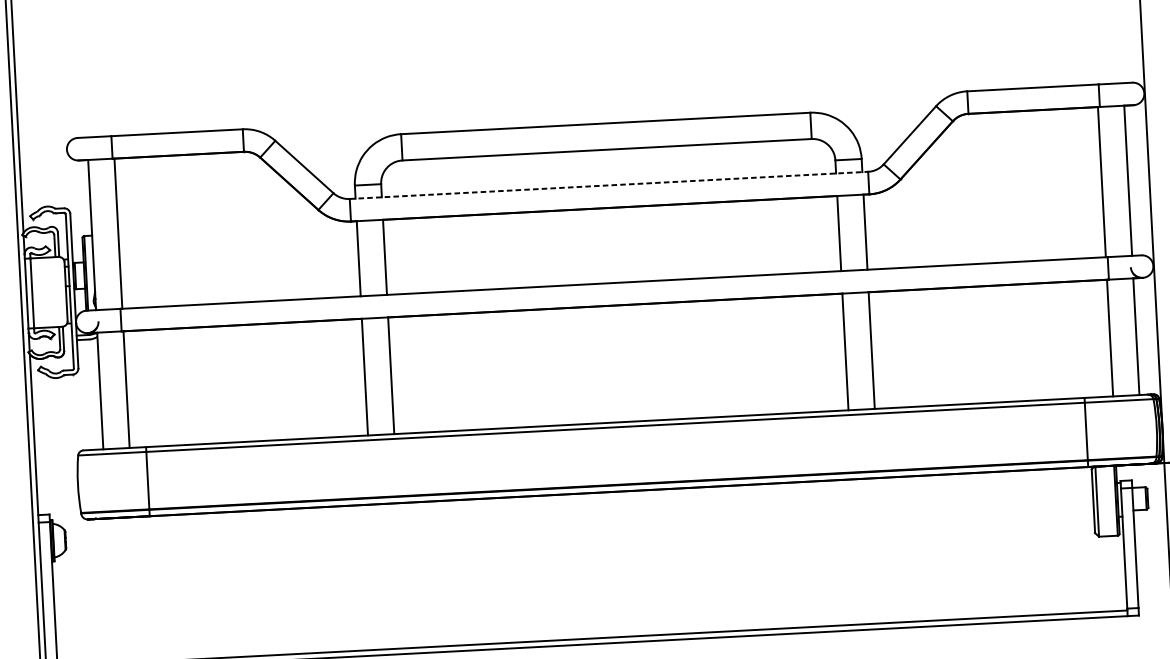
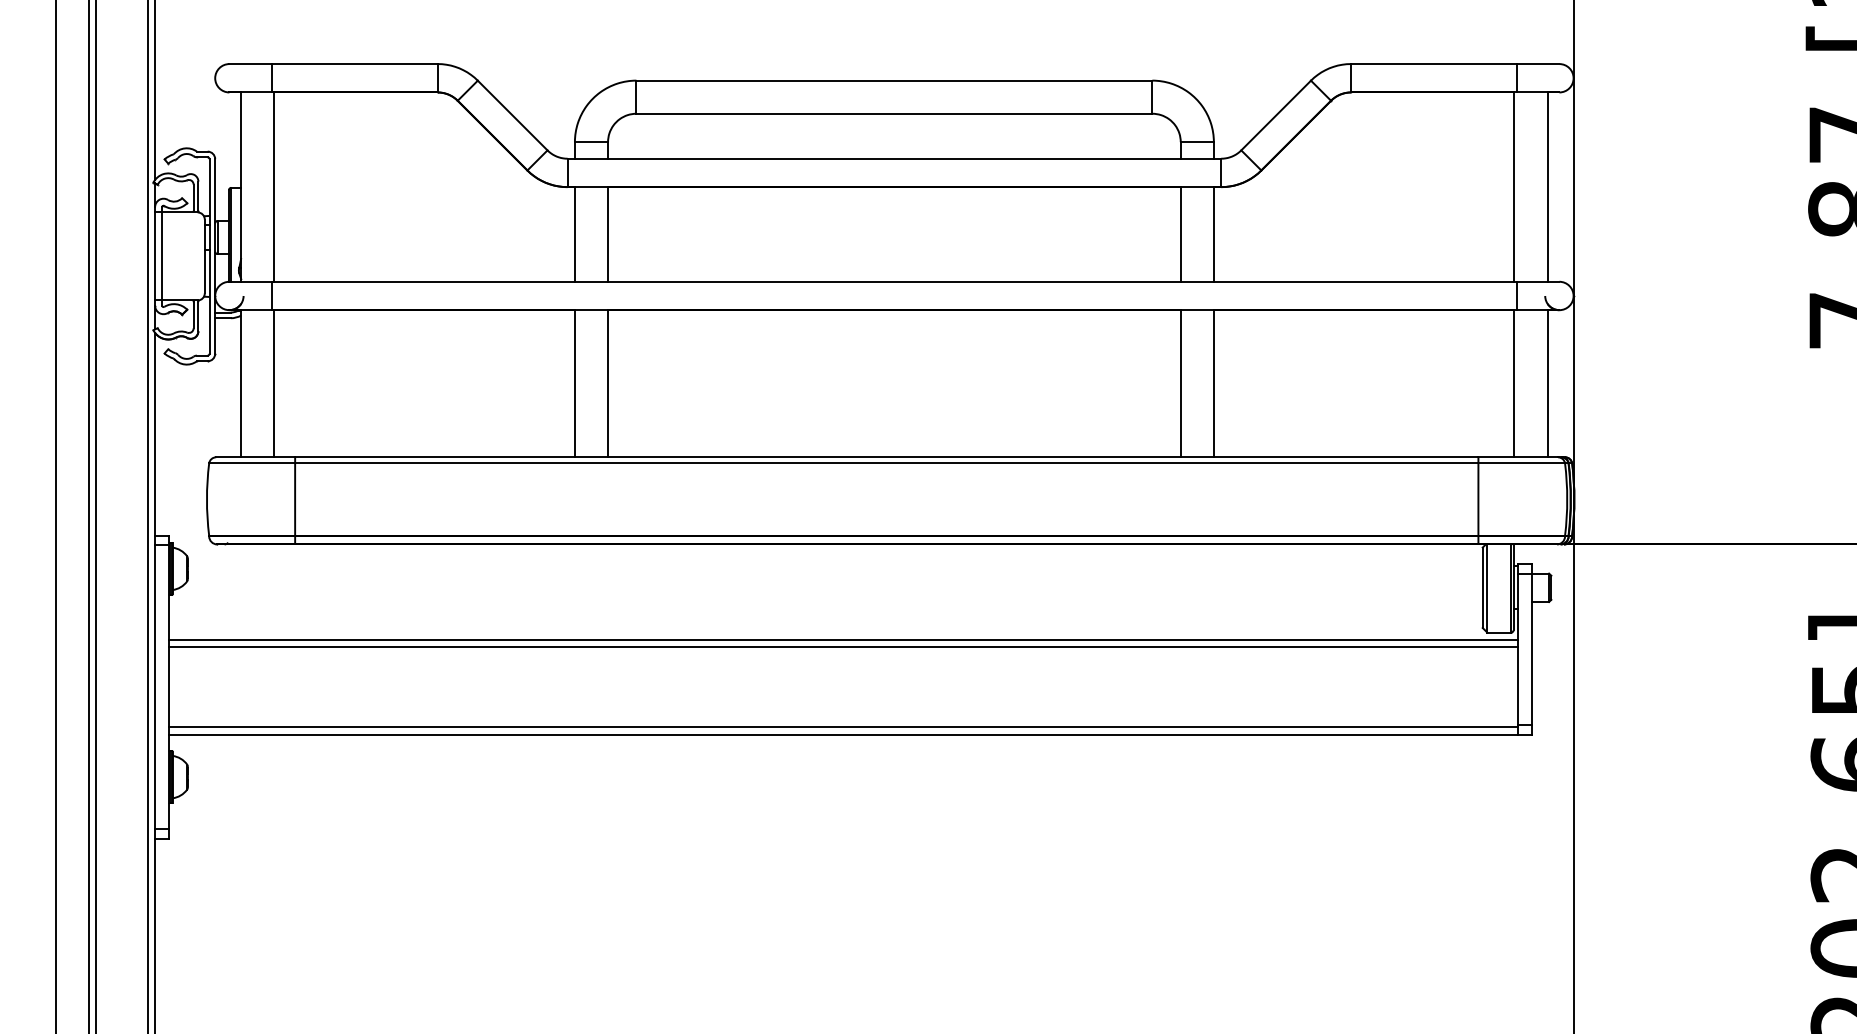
line: (609, 185) -> (894, 158), dashed -> solid
line: (588, 568) -> (843, 639), added
line: (588, 574) -> (843, 646), added

